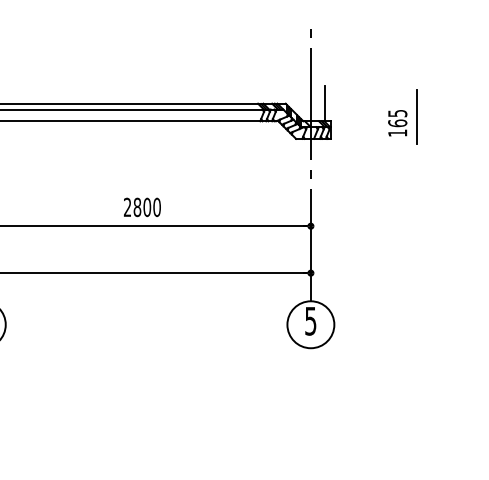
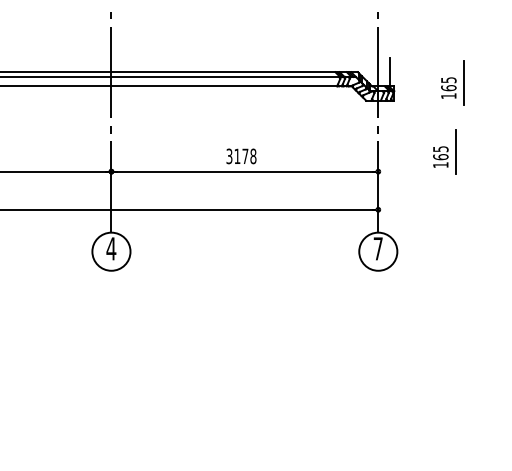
part: (392, 201) -> (444, 151), added
text: (142, 207) -> (241, 156), 2800 -> 3178
text: (309, 320) -> (377, 248), 5 -> 7

